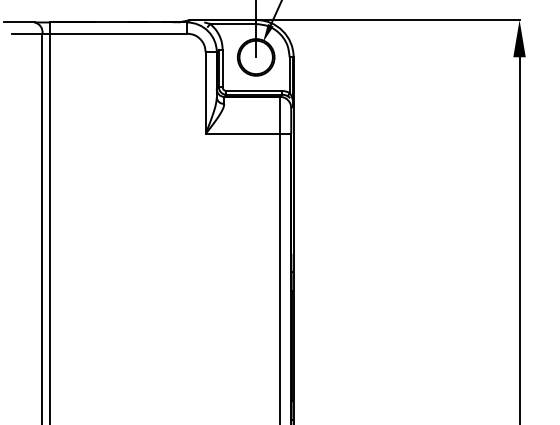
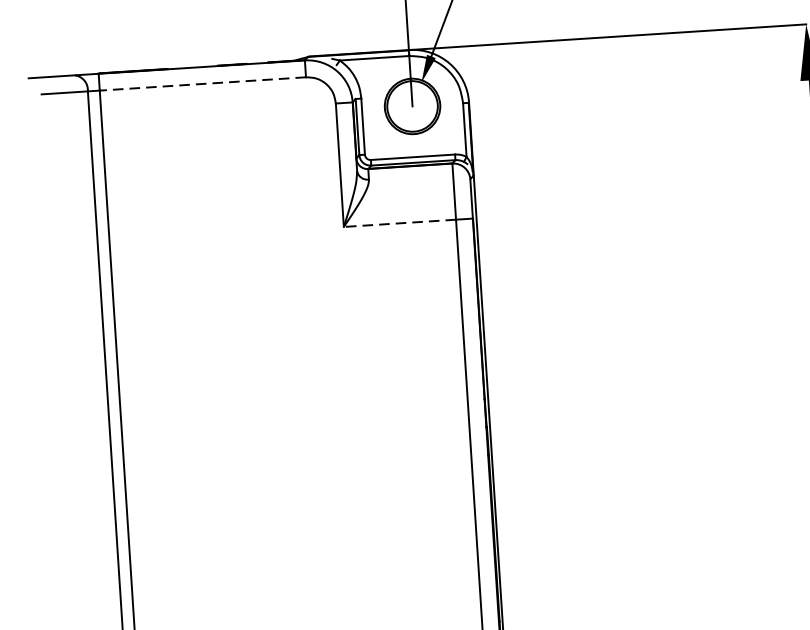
line: (118, 33) -> (202, 83), solid -> dashed
line: (242, 134) -> (399, 224), solid -> dashed

